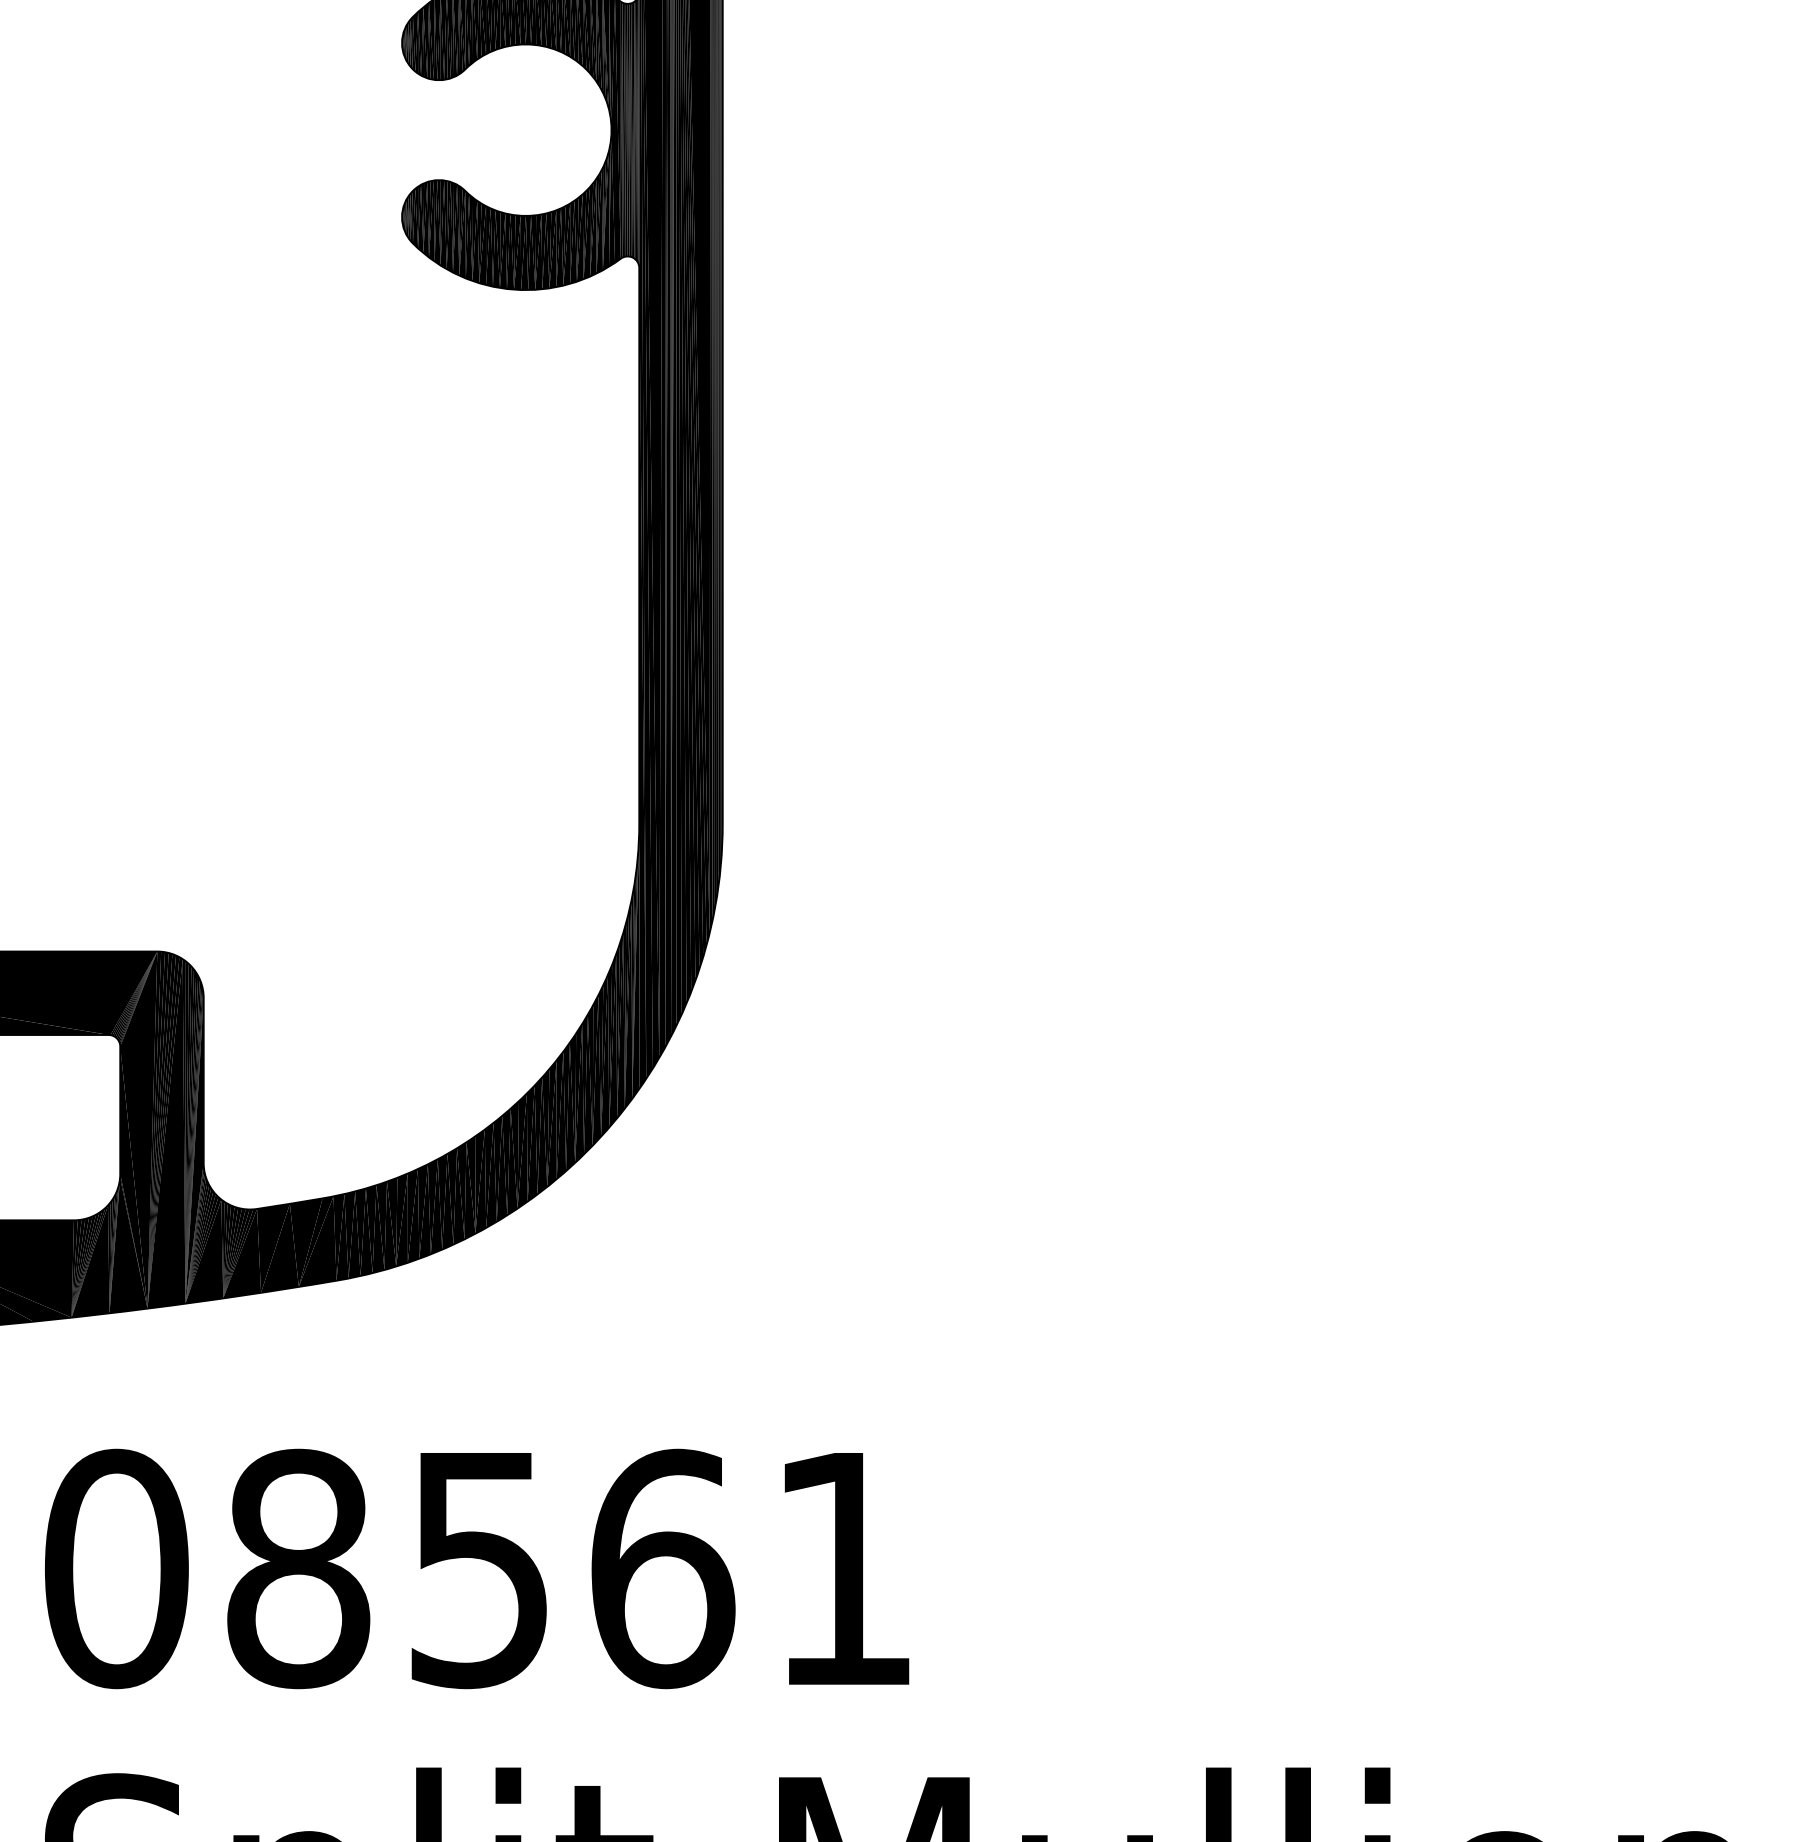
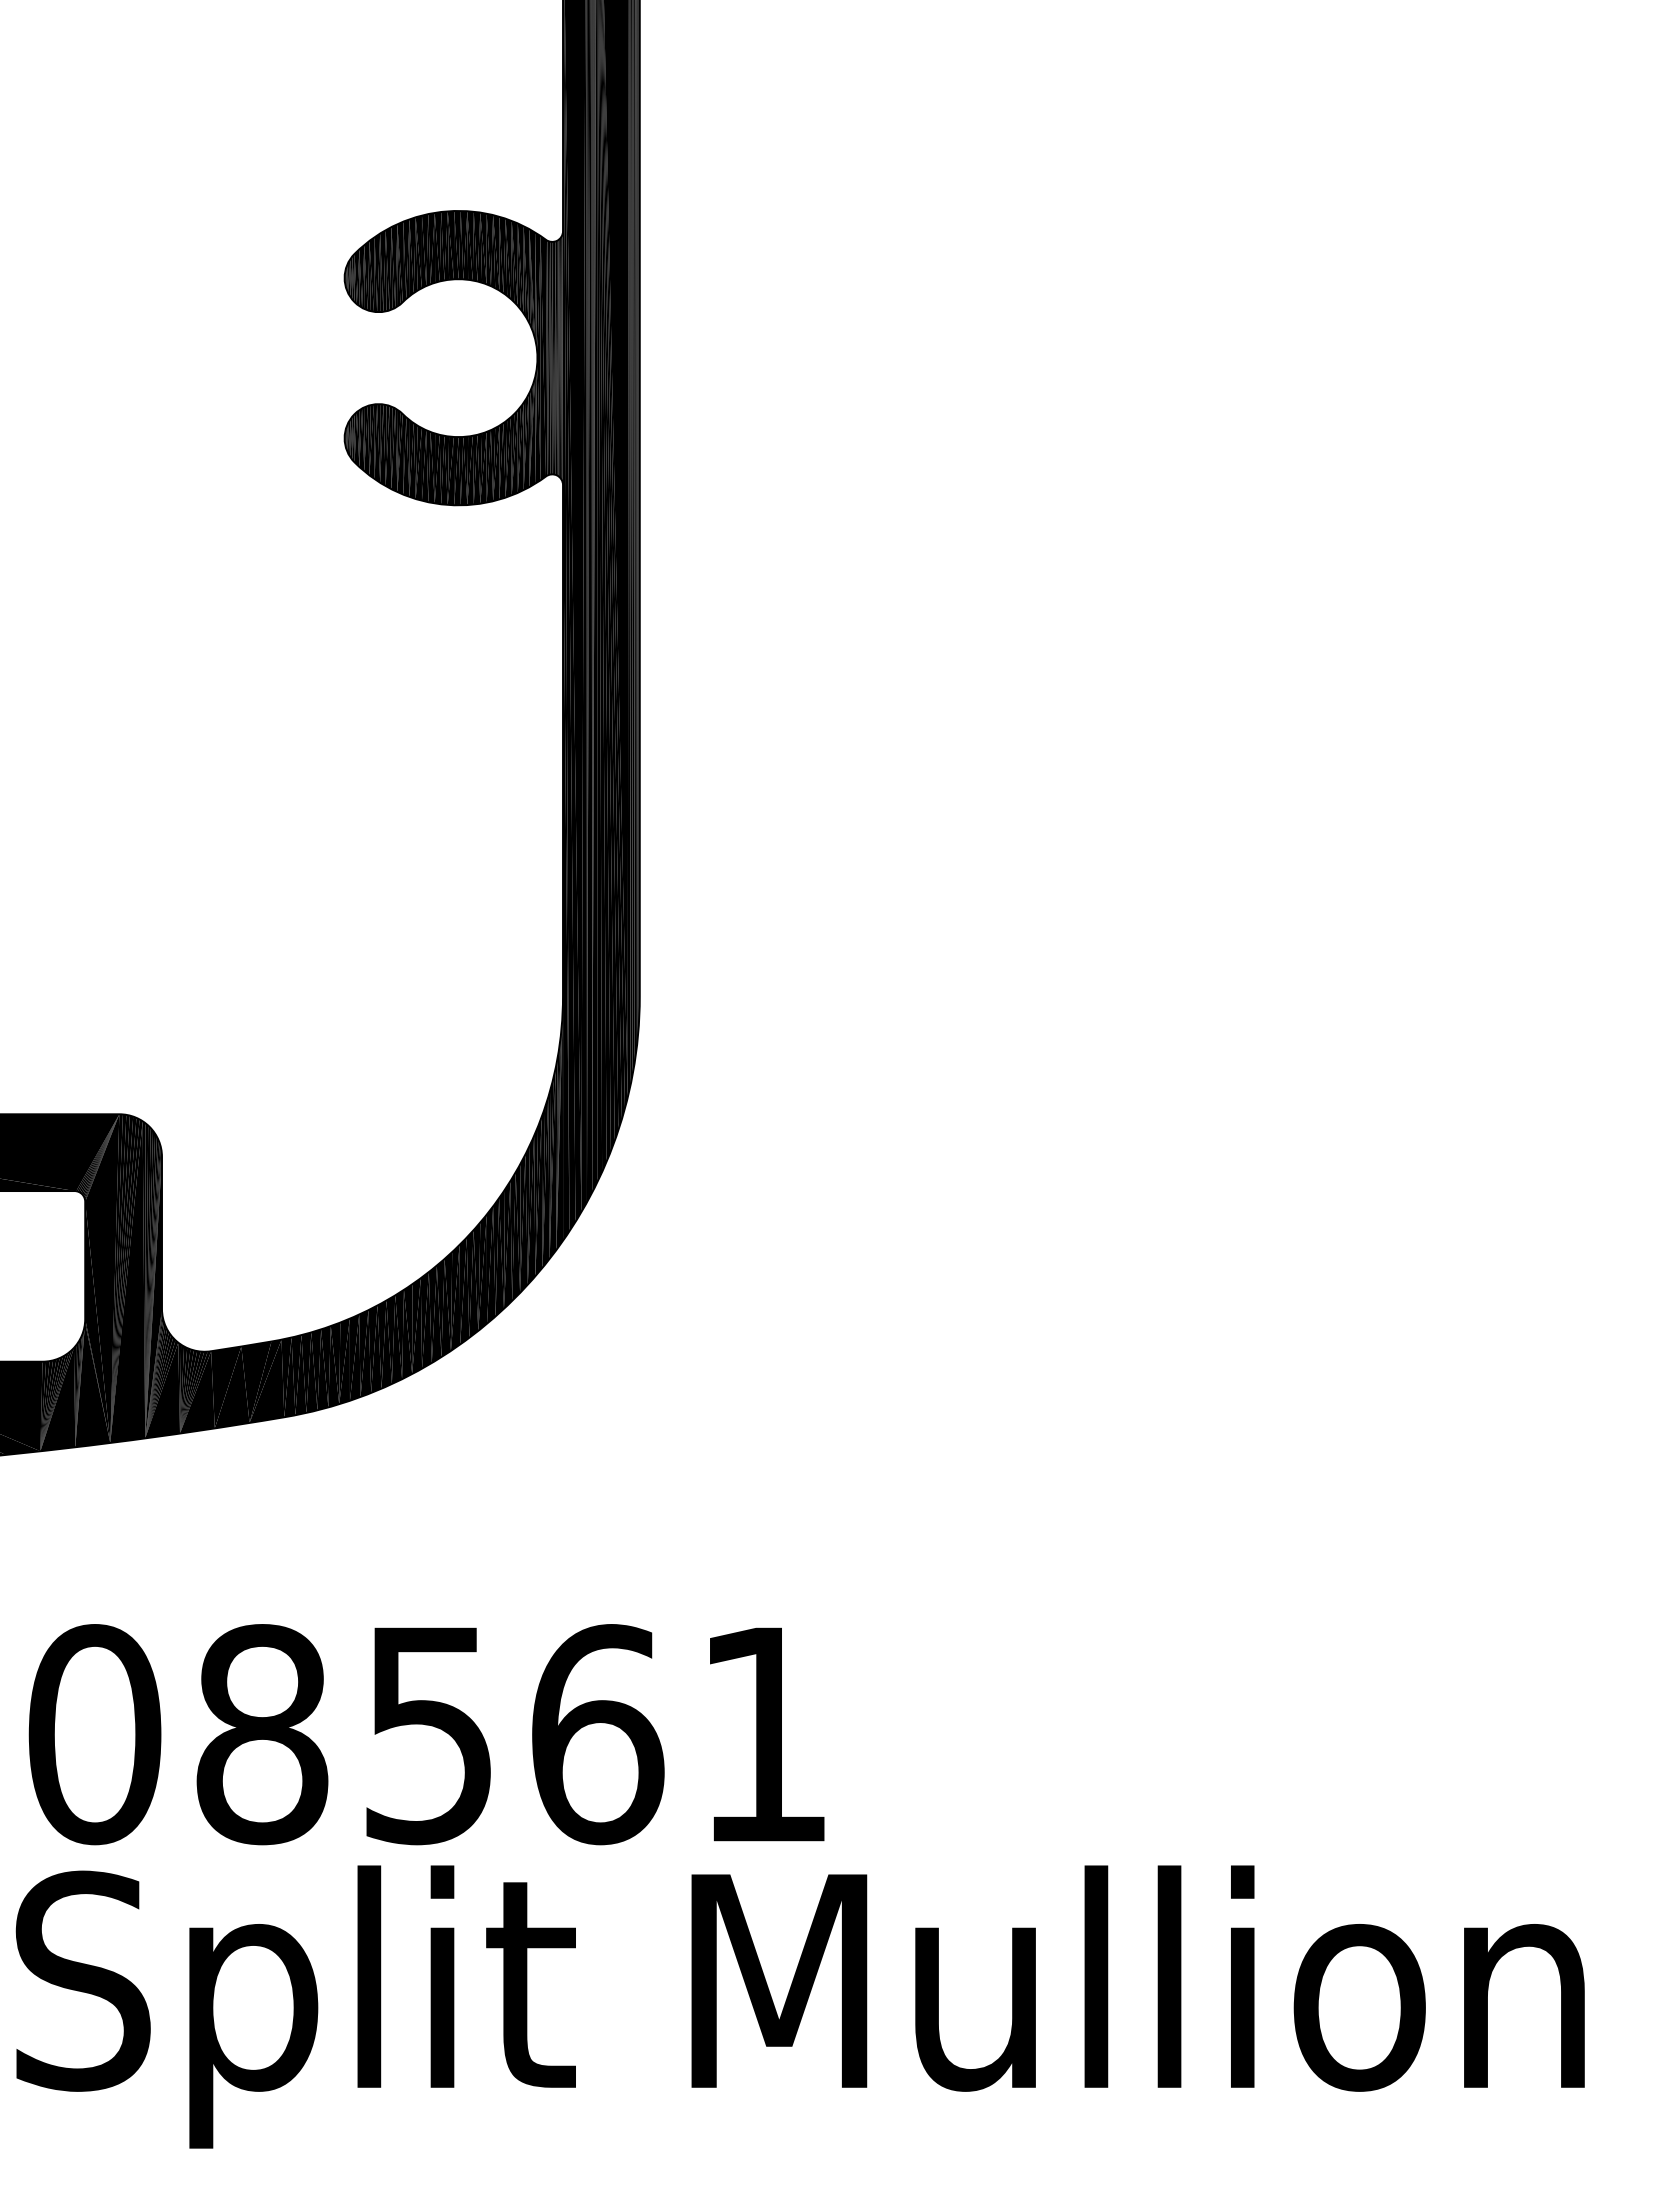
text: (476, 1568) -> (426, 1734), moved

